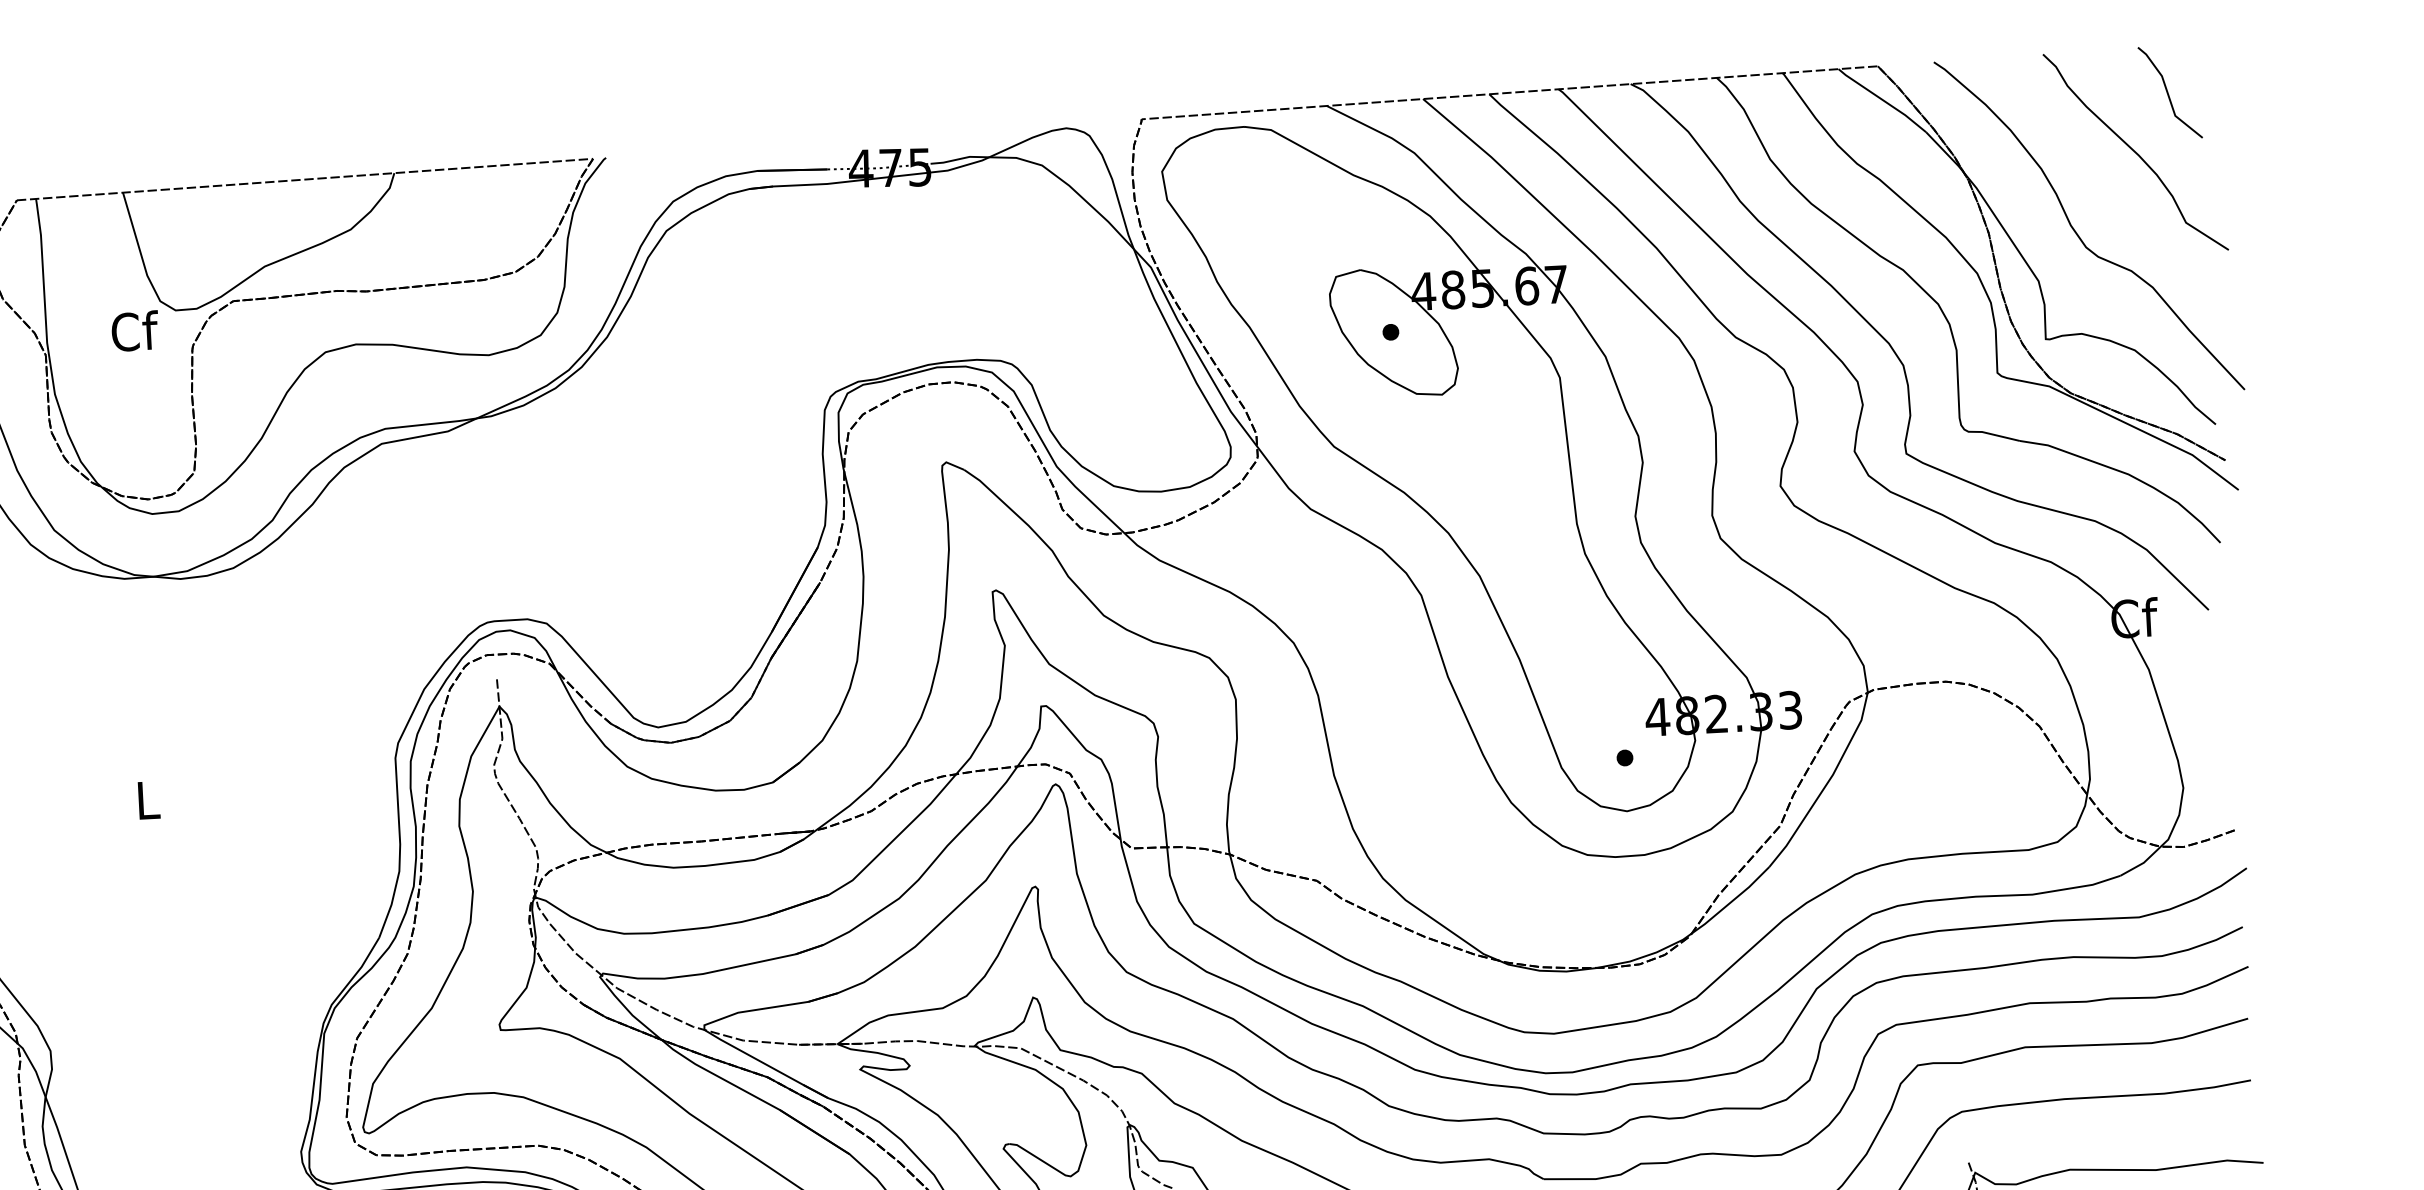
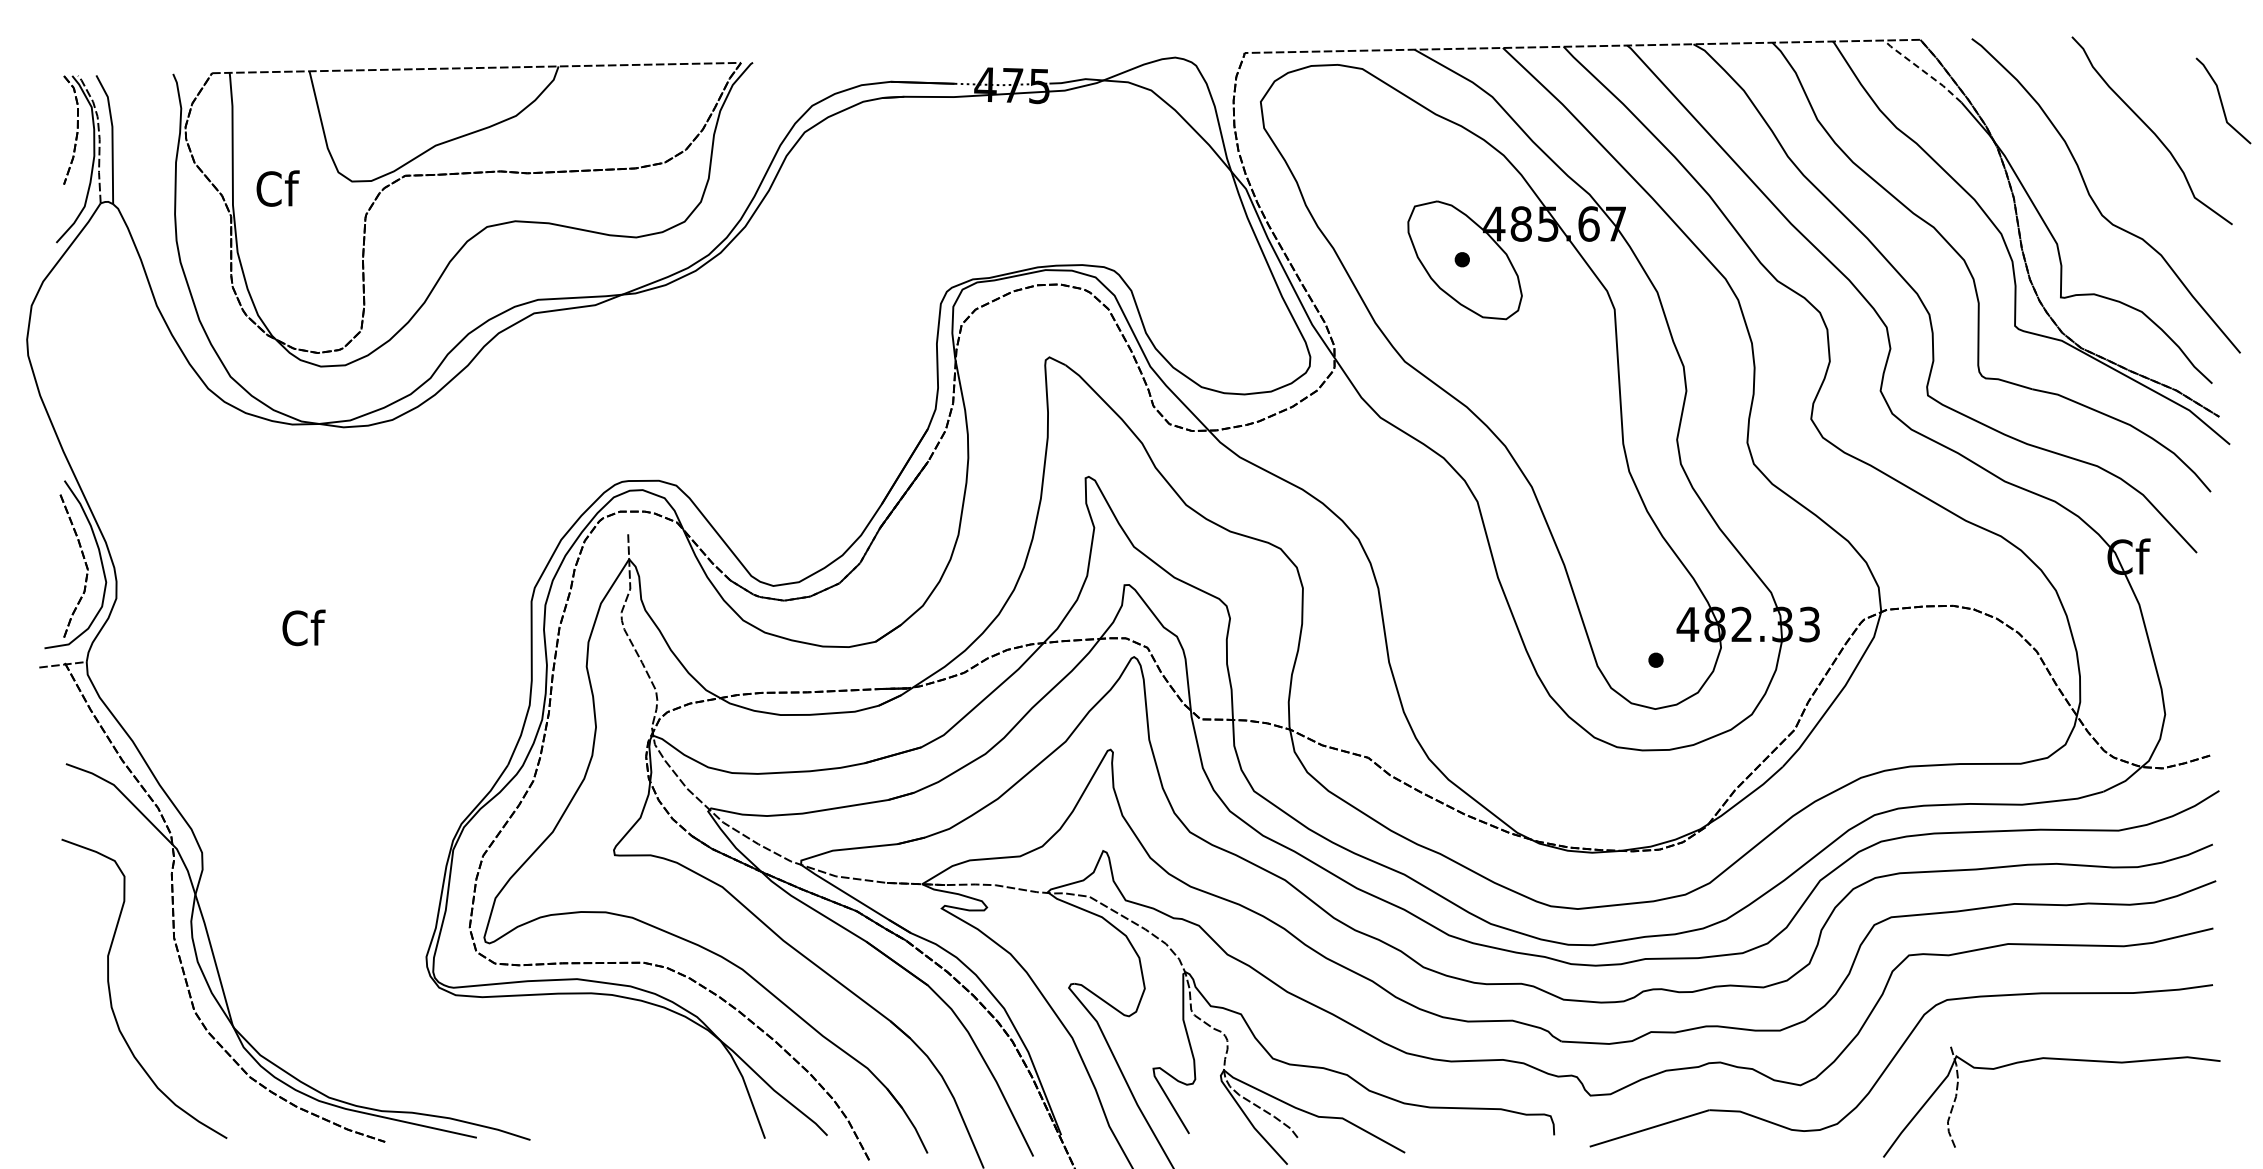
line: (2169, 93) -> (2222, 101), moved
line: (1882, 99) -> (1923, 70), solid -> dashed
text: (134, 331) -> (277, 188), moved
text: (148, 799) -> (303, 627), L -> Cf

